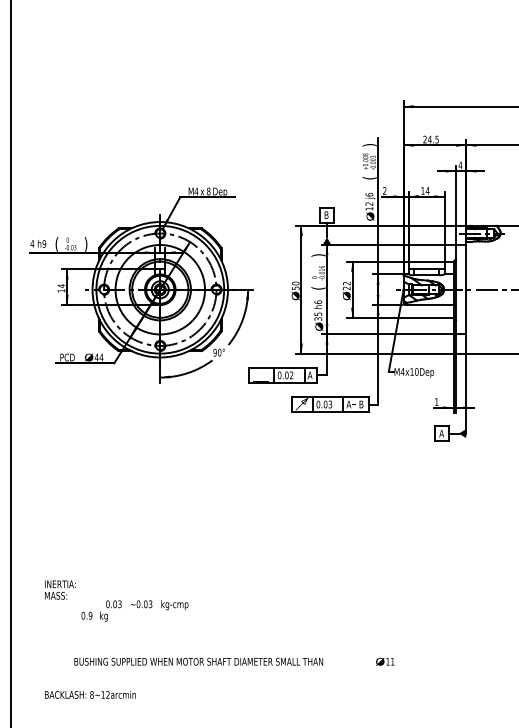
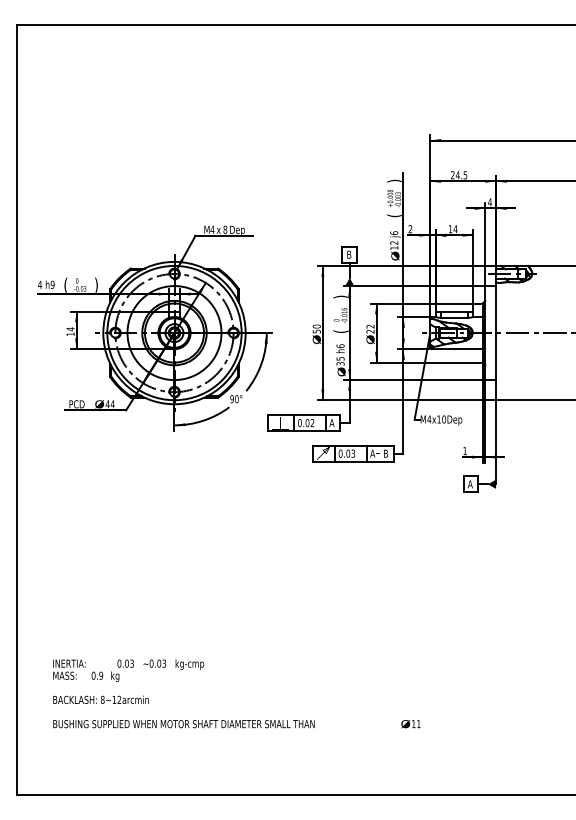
text: (60, 589) -> (69, 669), moved
text: (198, 662) -> (183, 724), moved
text: (89, 694) -> (100, 699), moved

